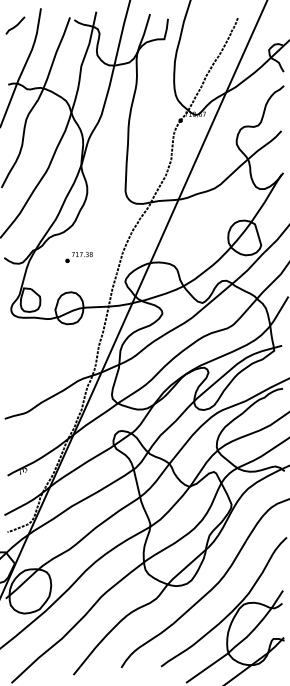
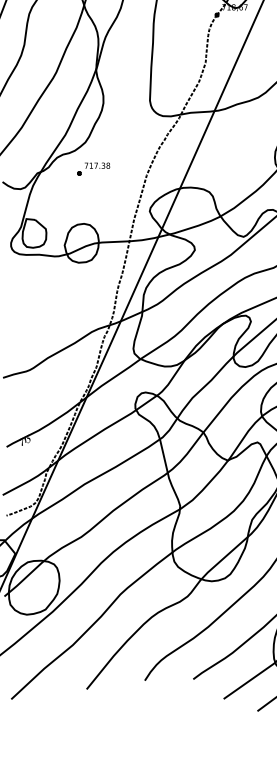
part: (78, 257) -> (92, 169), moved

